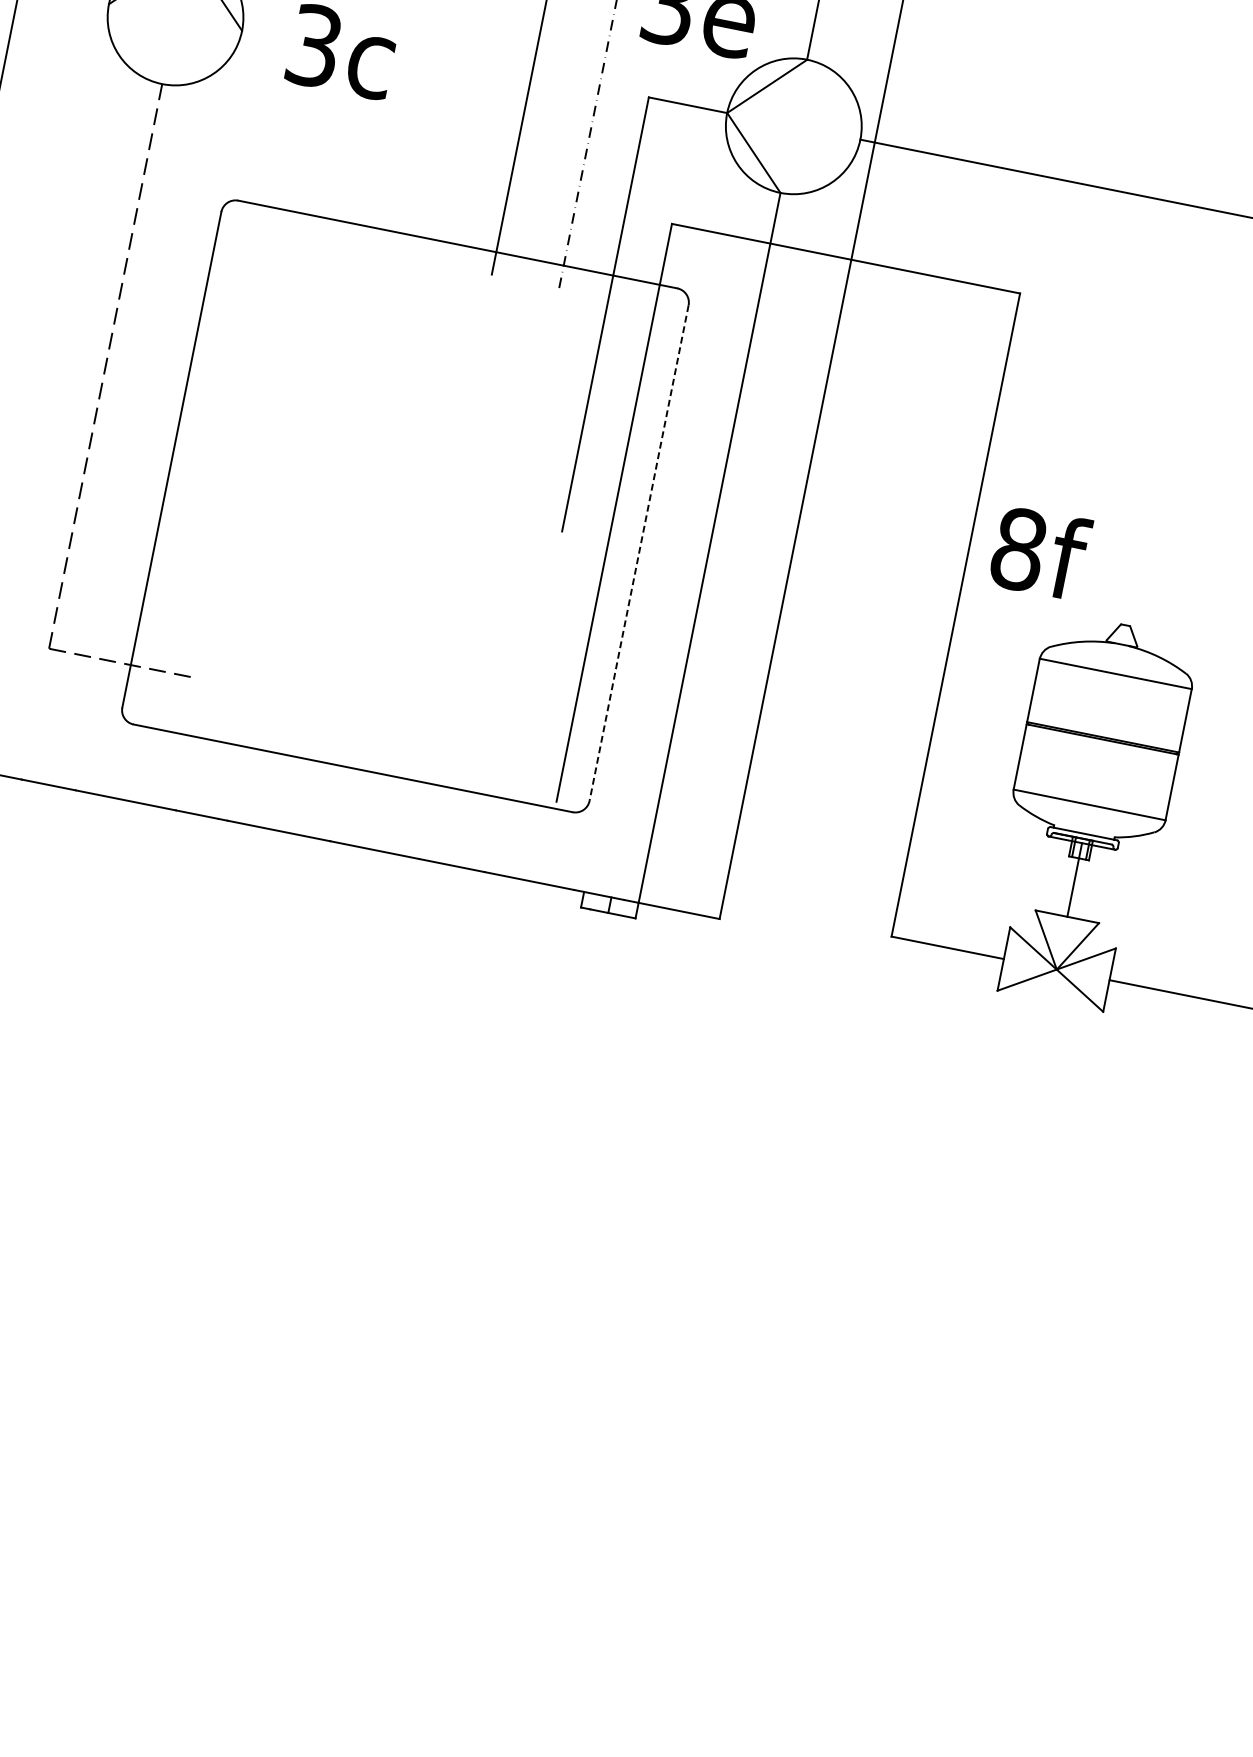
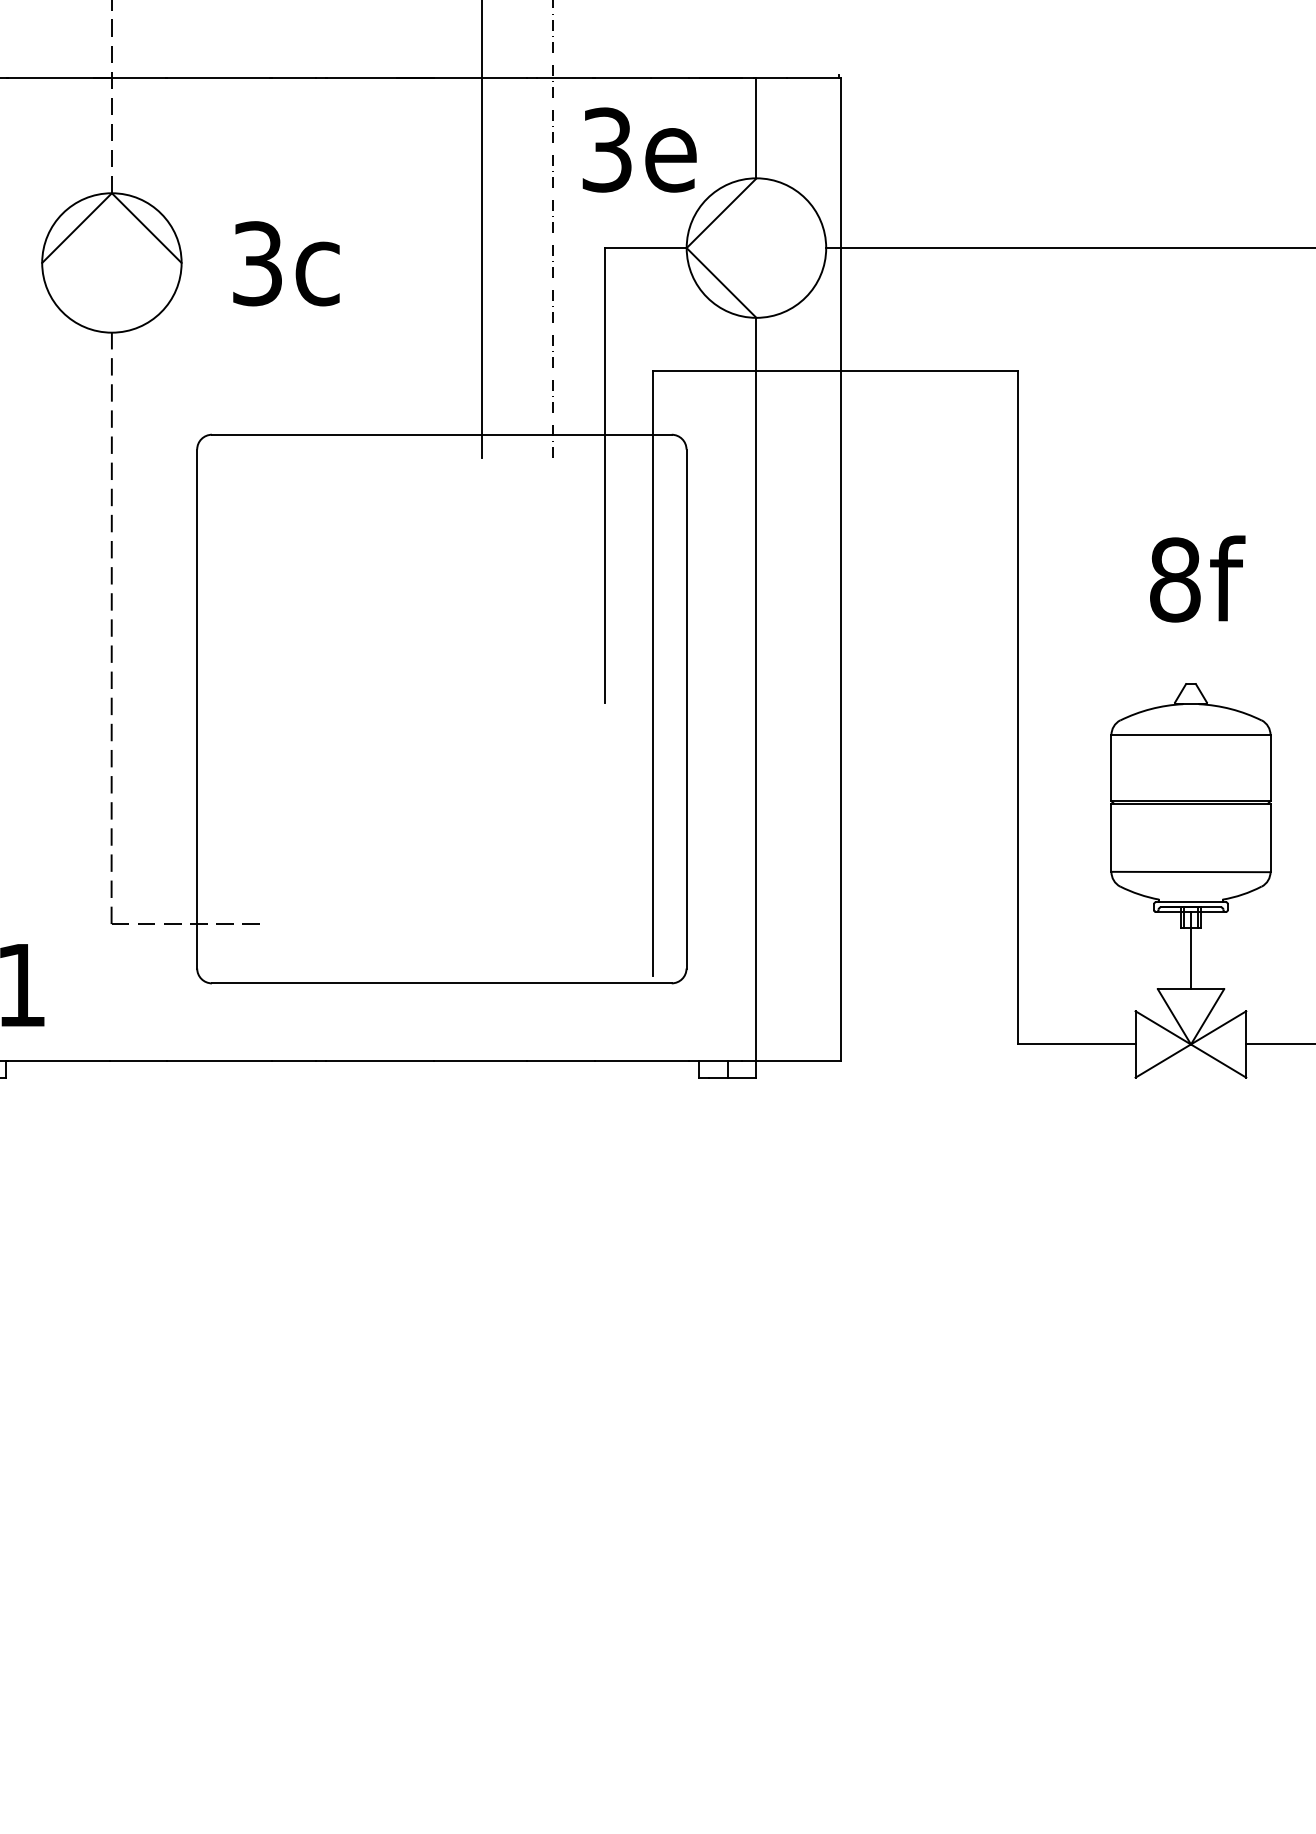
text: (1040, 552) -> (1197, 578), moved
line: (638, 553) -> (686, 709), dashed -> solid

